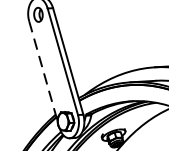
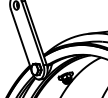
line: (44, 71) -> (21, 39), dashed -> solid

